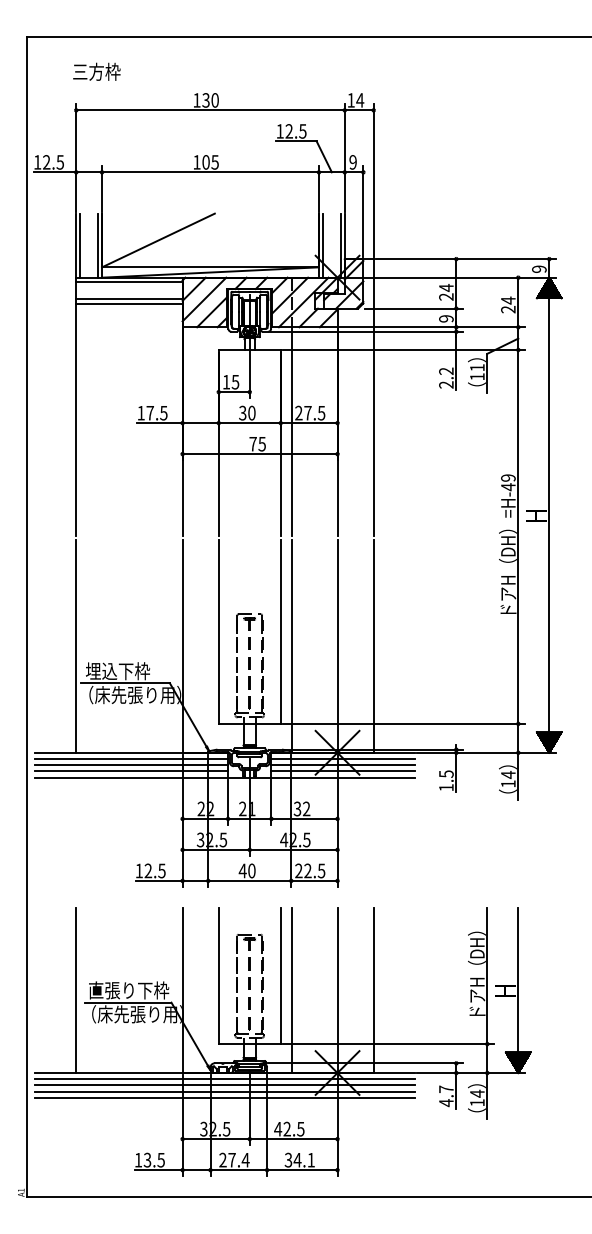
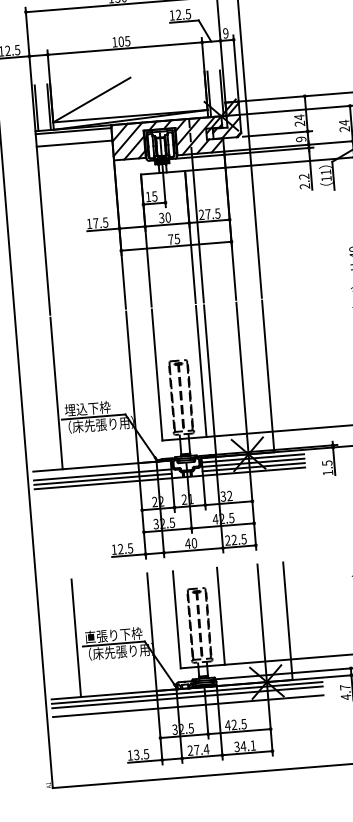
line: (129, 303) -> (74, 146), removed
line: (131, 759) -> (102, 470), removed
line: (292, 990) -> (230, 625), removed
line: (224, 1091) -> (187, 701), removed

